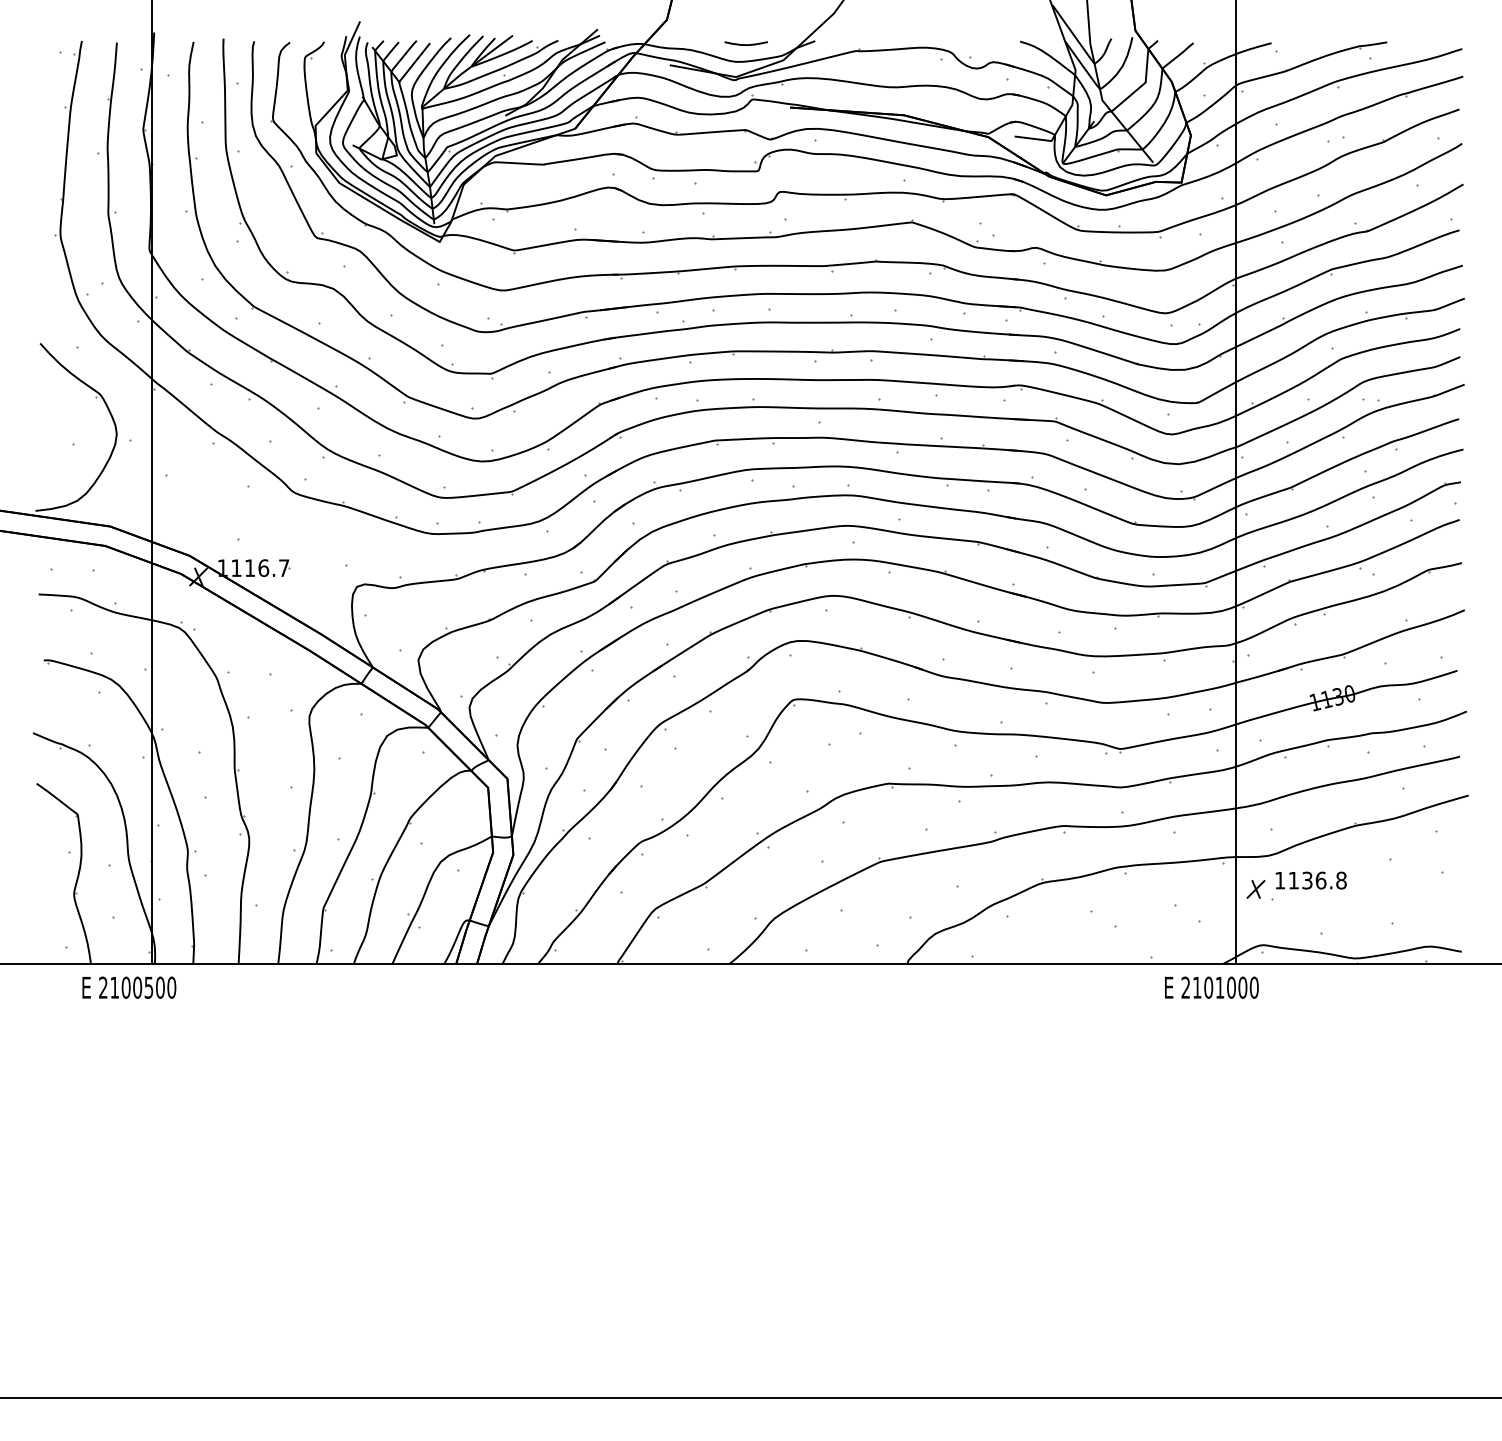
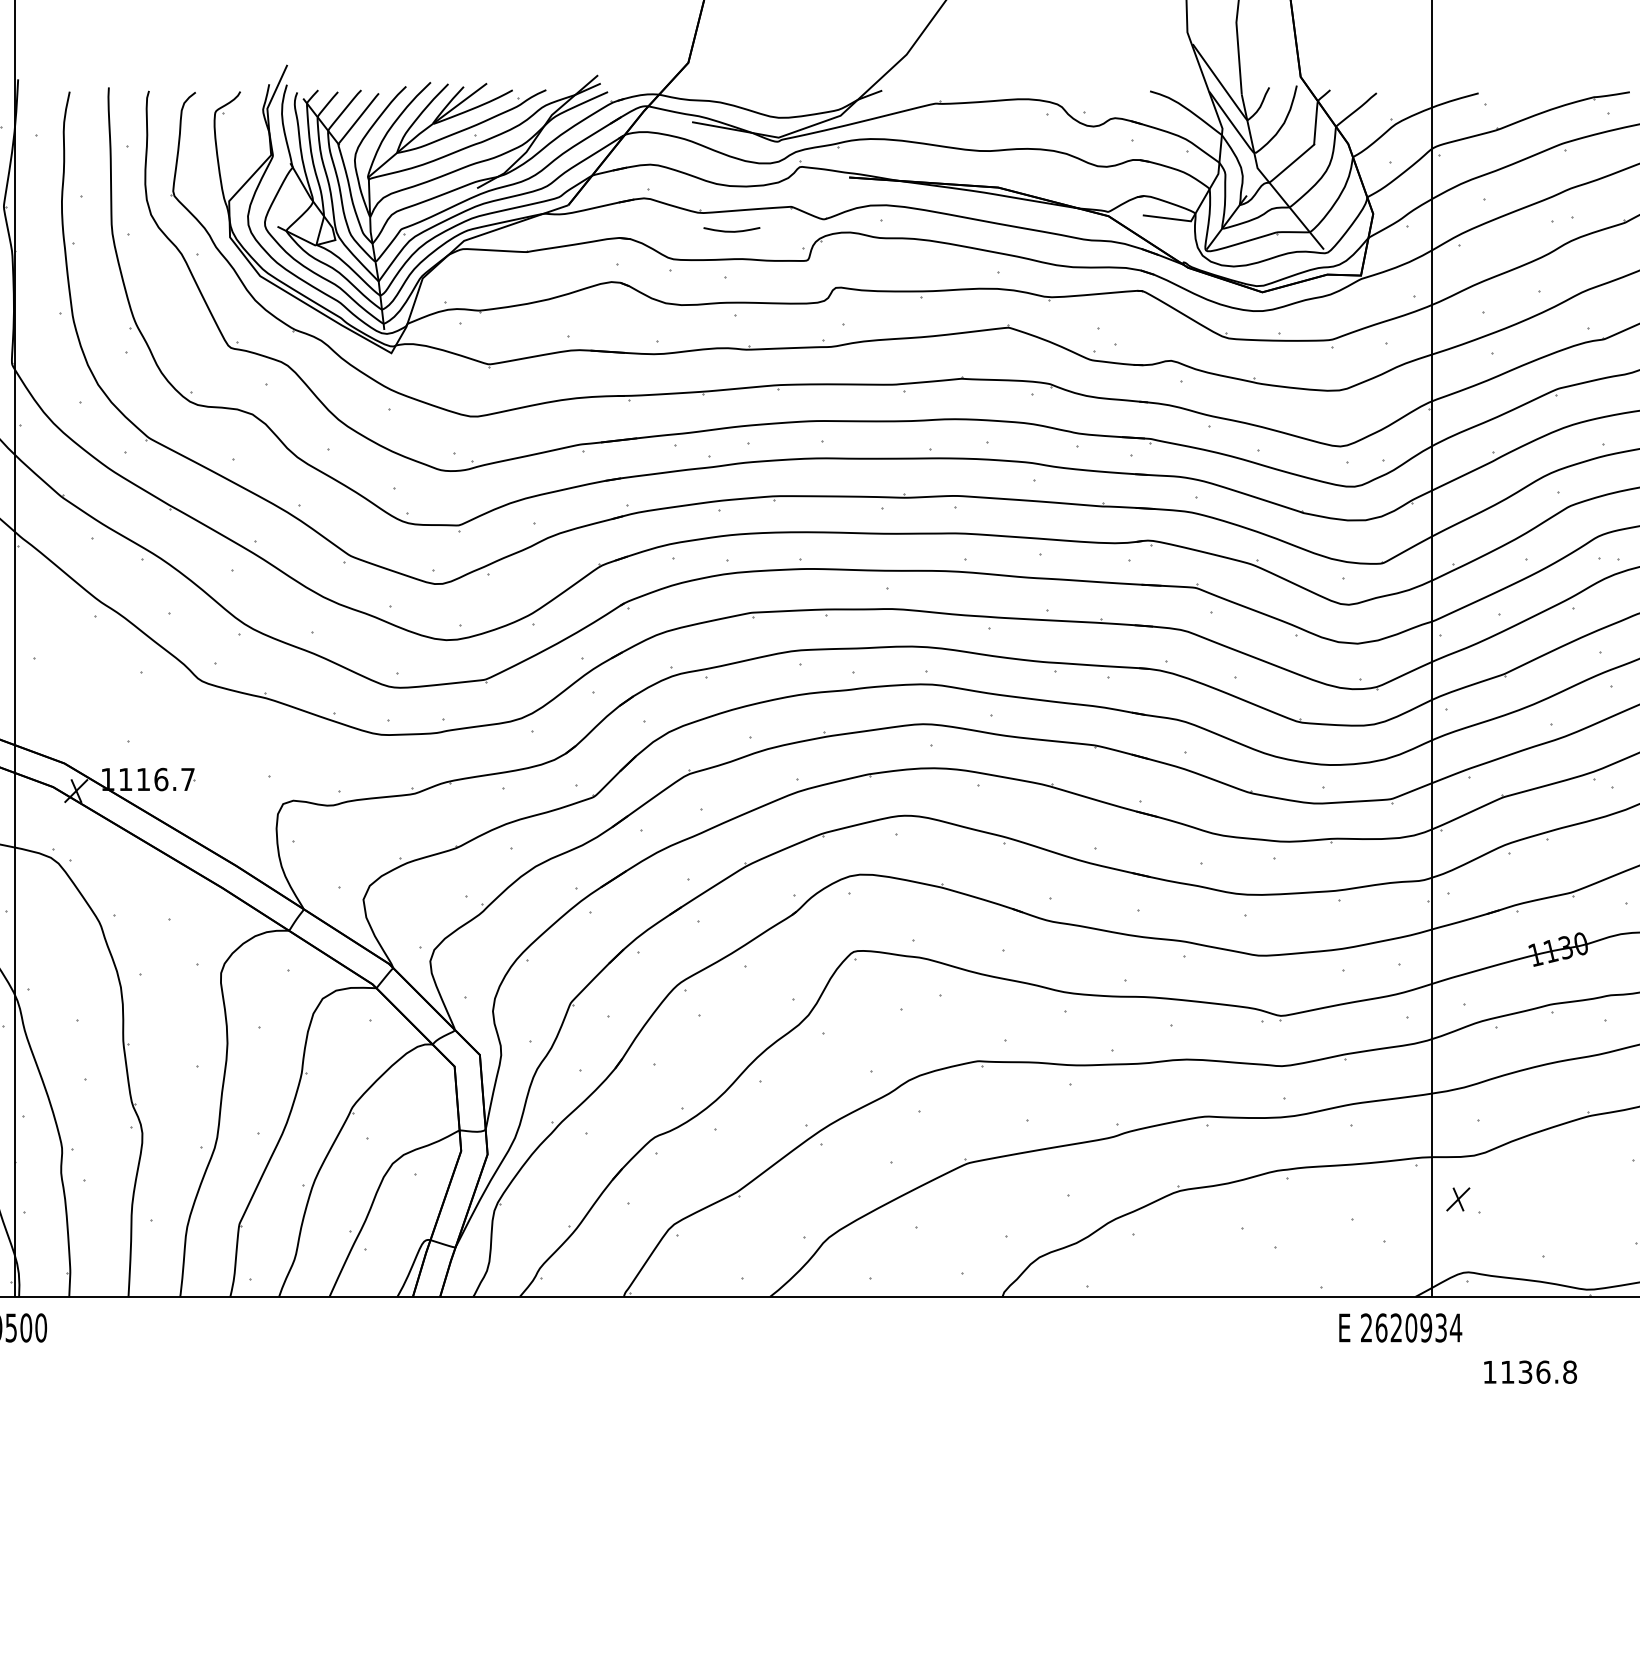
curve: (745, 44) -> (730, 231), moved
part: (1310, 880) -> (1529, 1372), moved
text: (1225, 987) -> (1418, 1327), 2101000 -> 2620934

